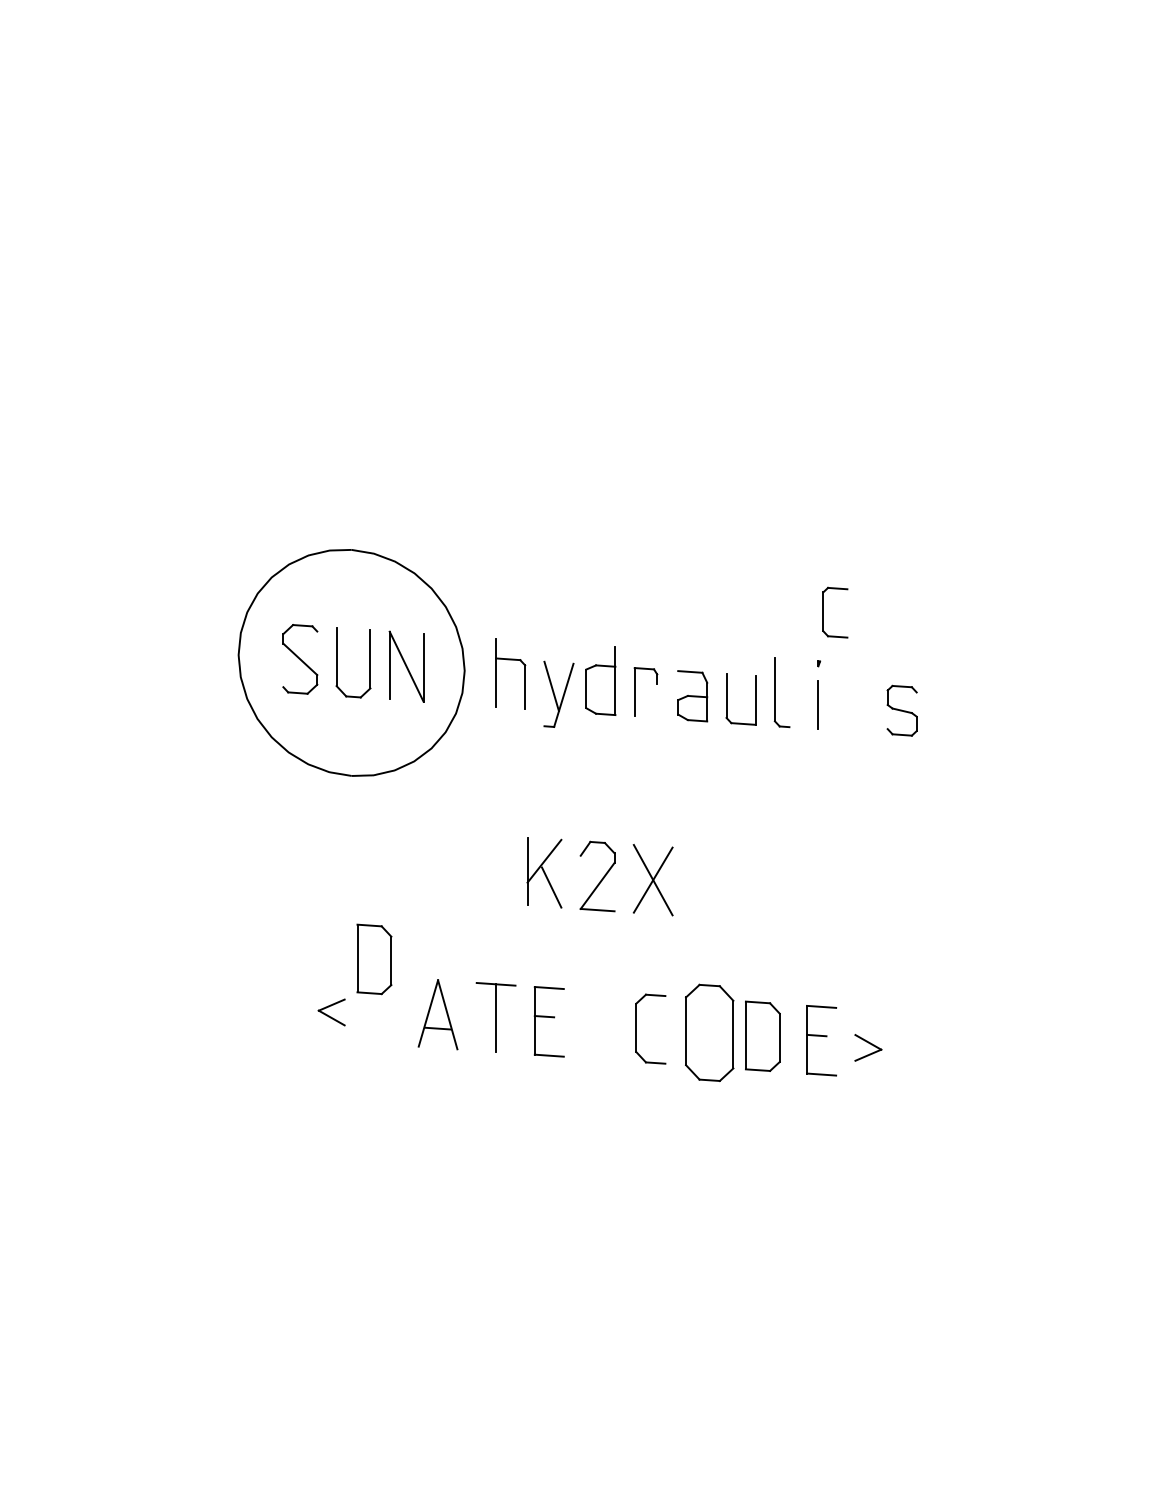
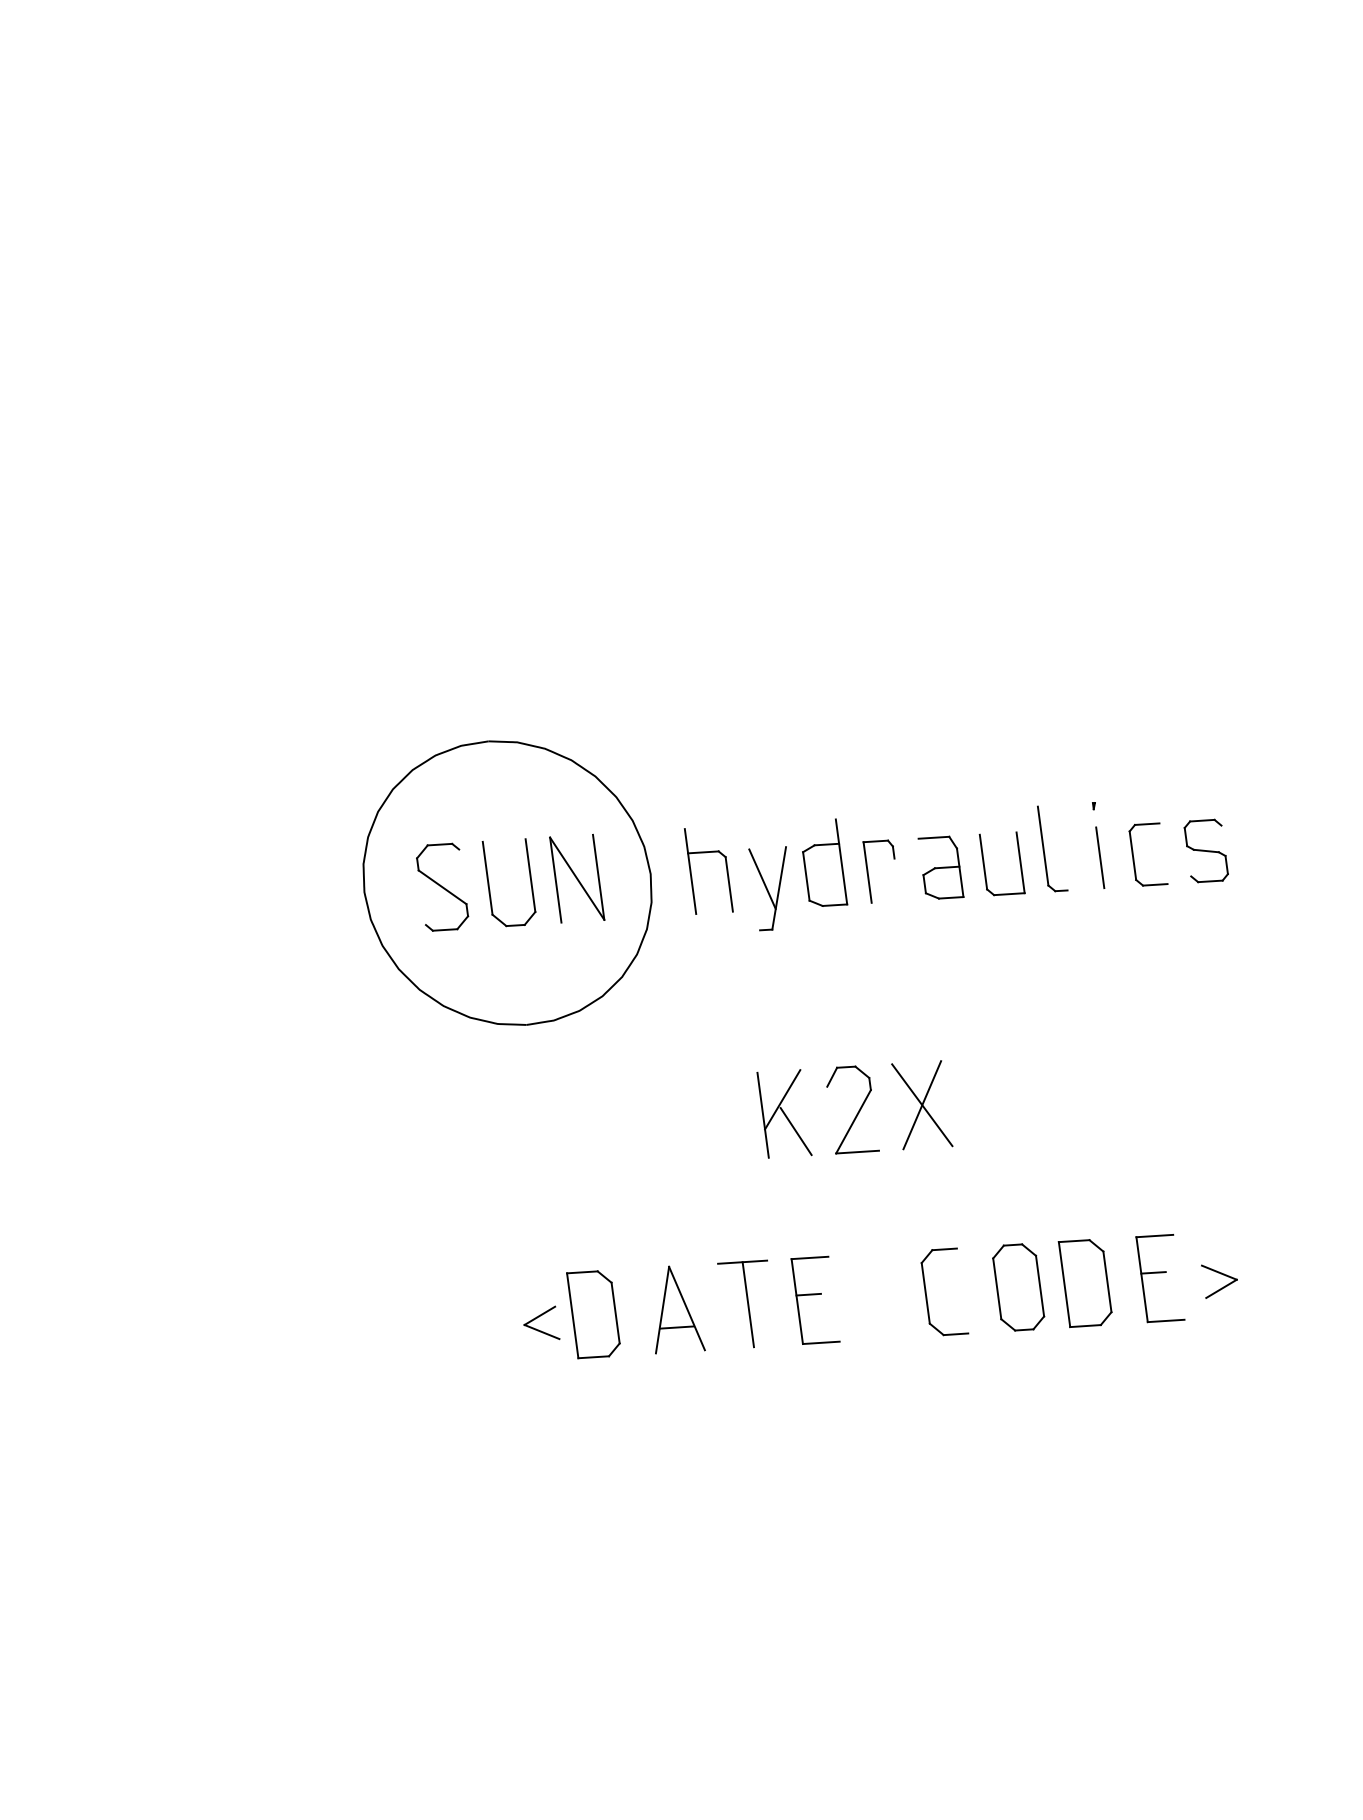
part: (823, 612) -> (1133, 856), moved
part: (374, 959) -> (594, 1314), moved
part: (709, 1032) -> (1018, 1286), size x0.71

